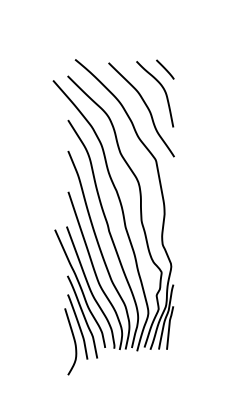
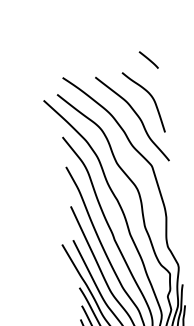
line: (165, 69) -> (149, 59), moved

